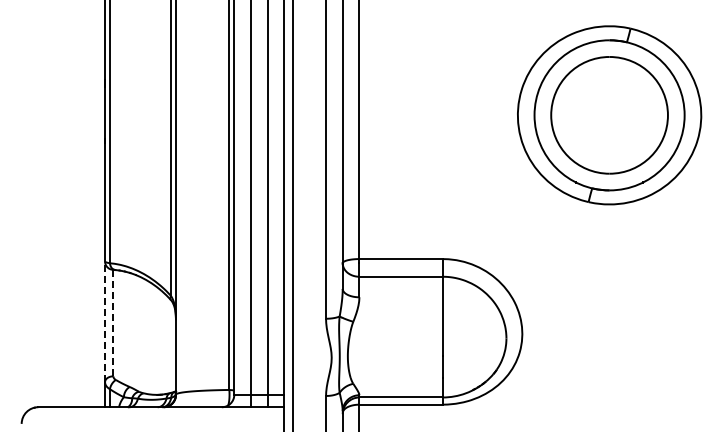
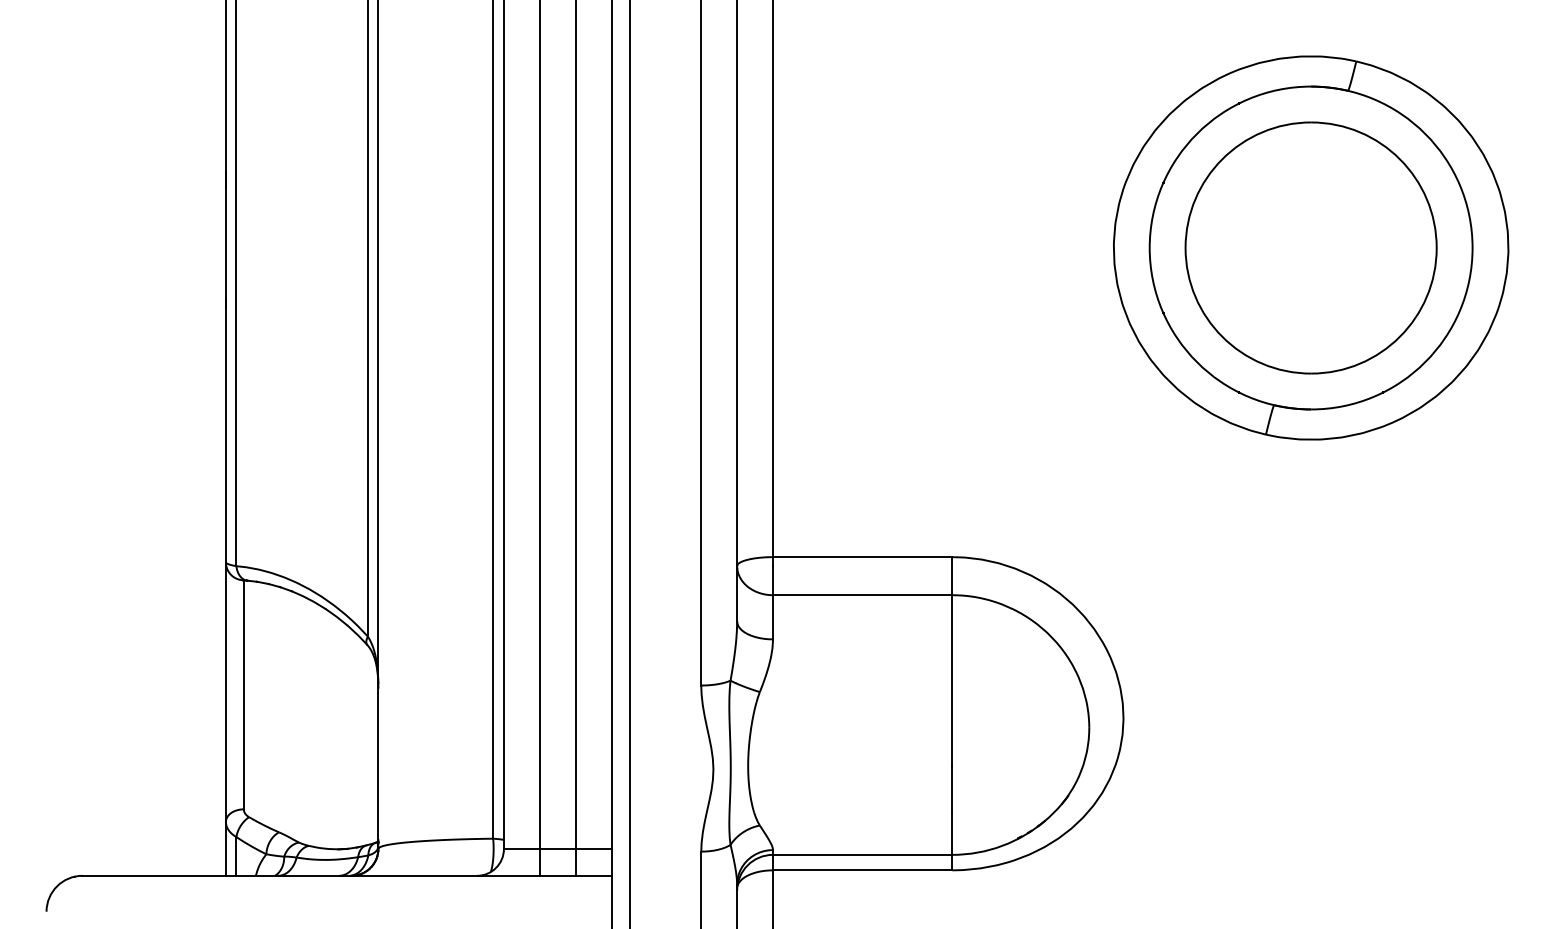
line: (105, 321) -> (226, 691), dashed -> solid
line: (113, 323) -> (244, 695), dashed -> solid

